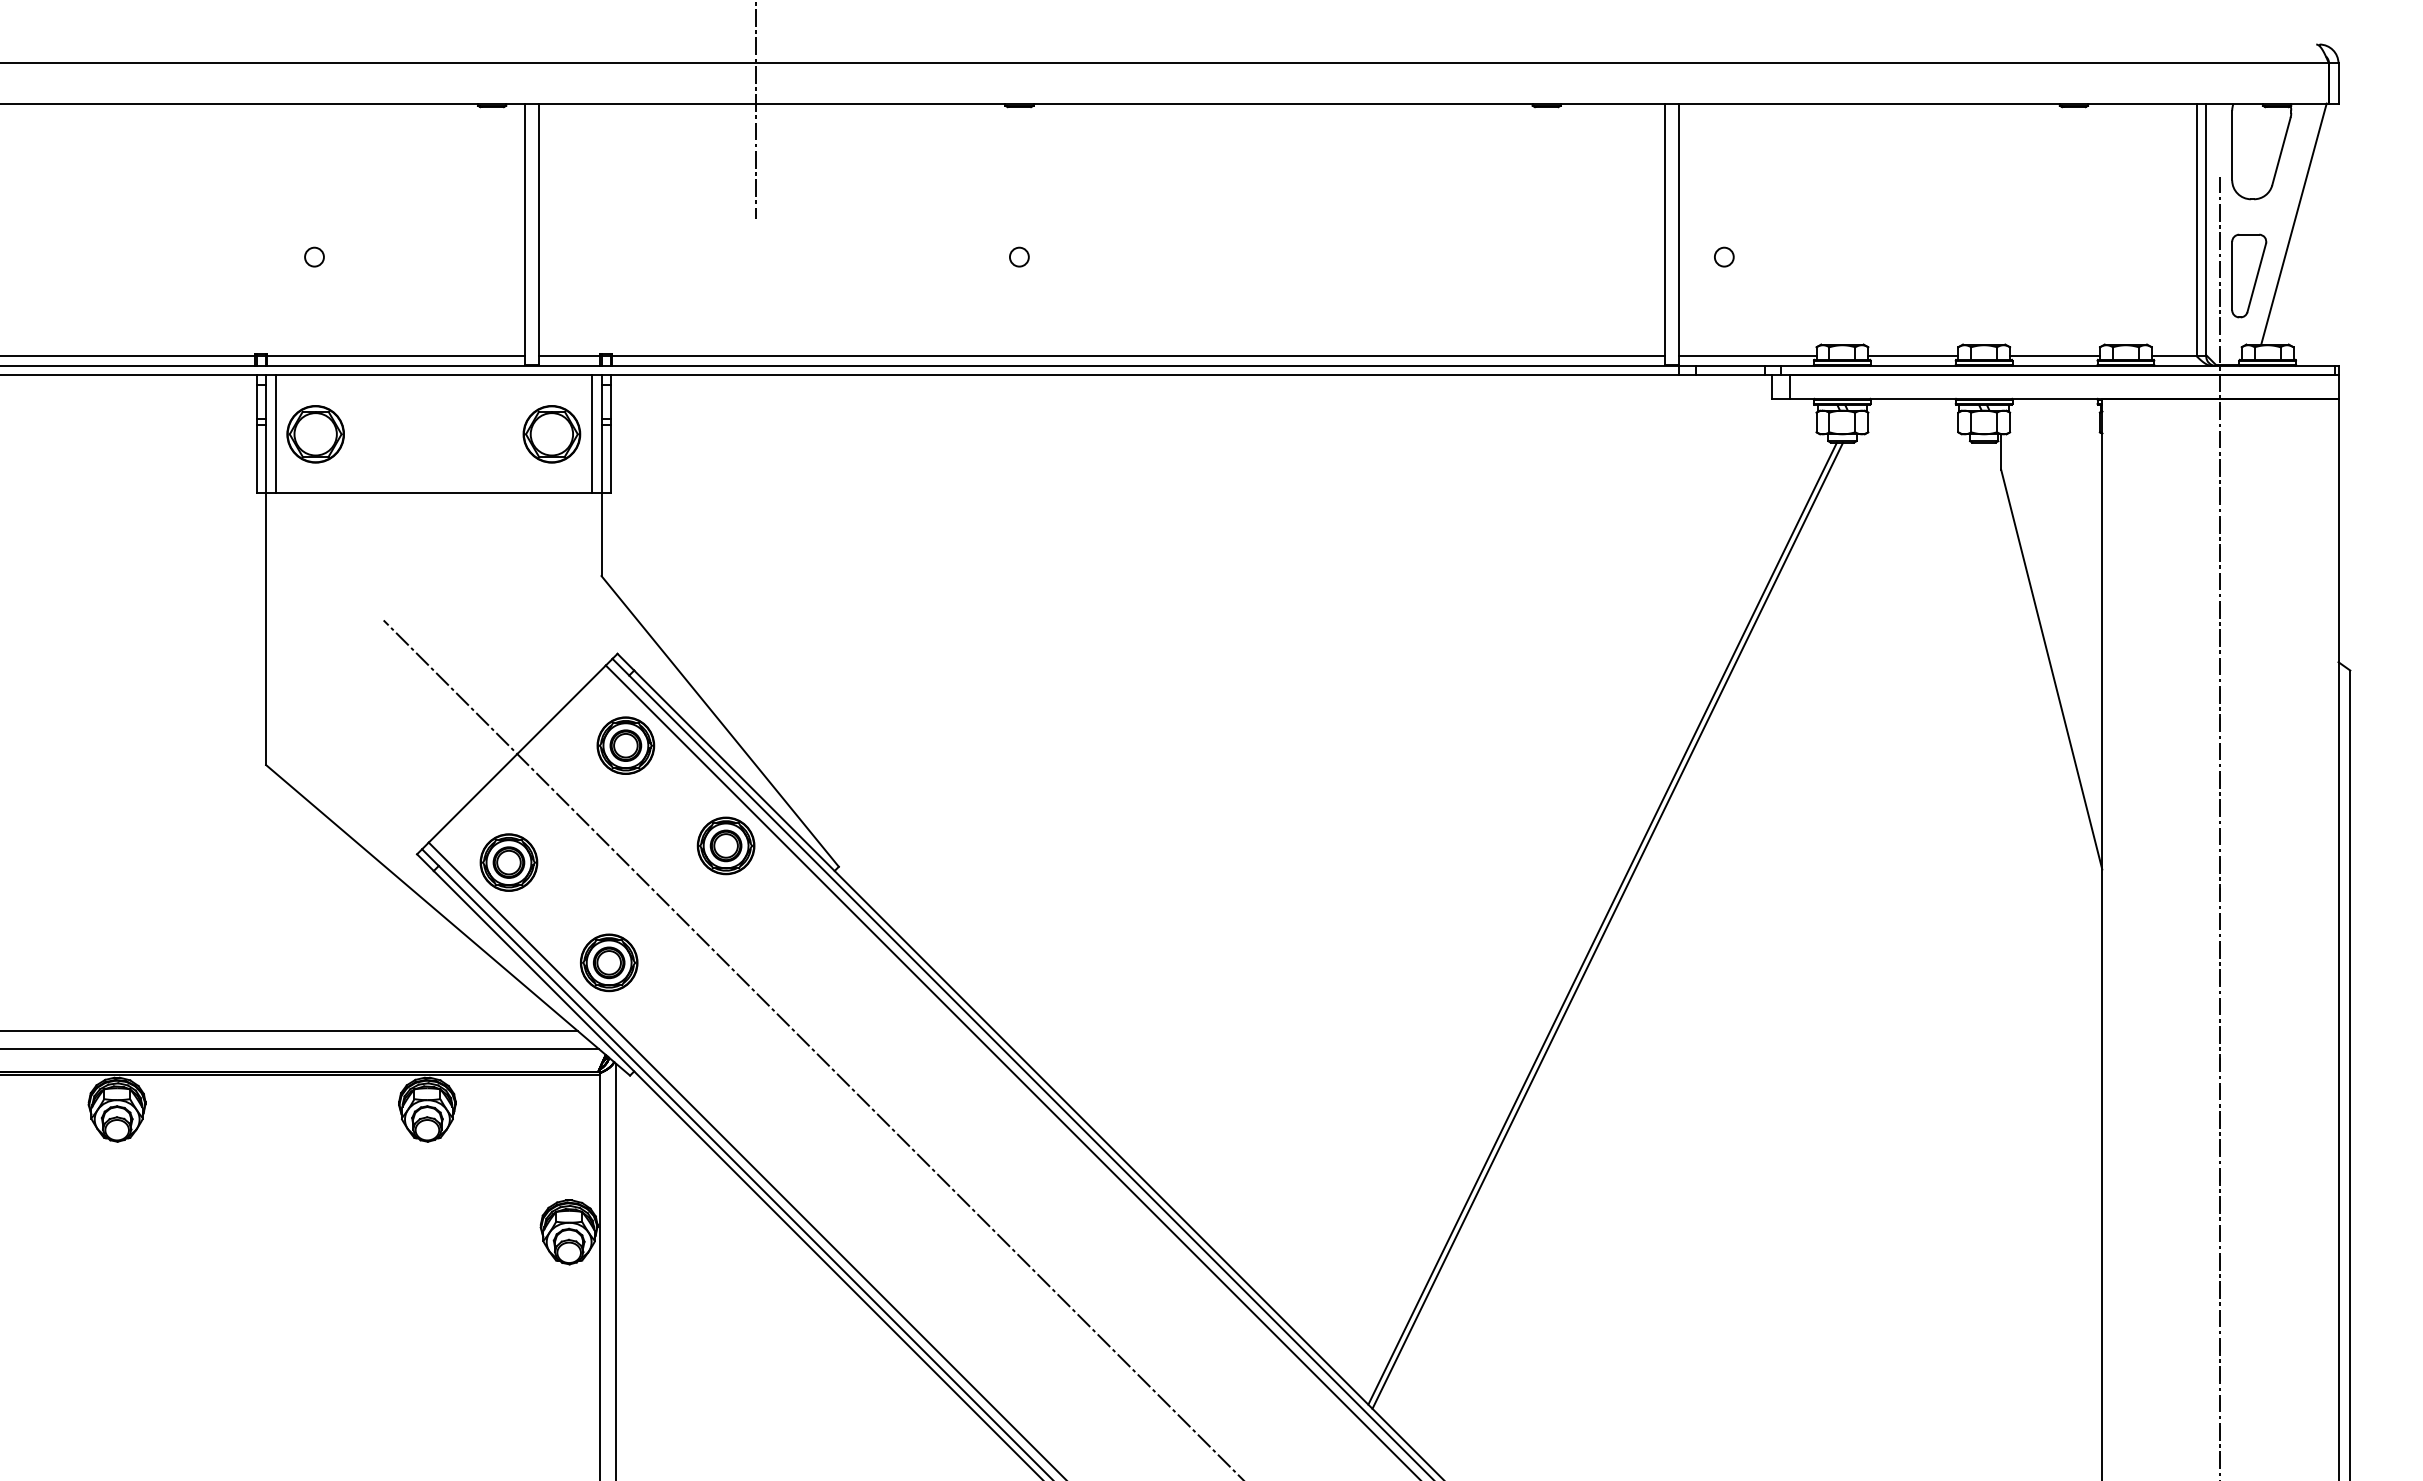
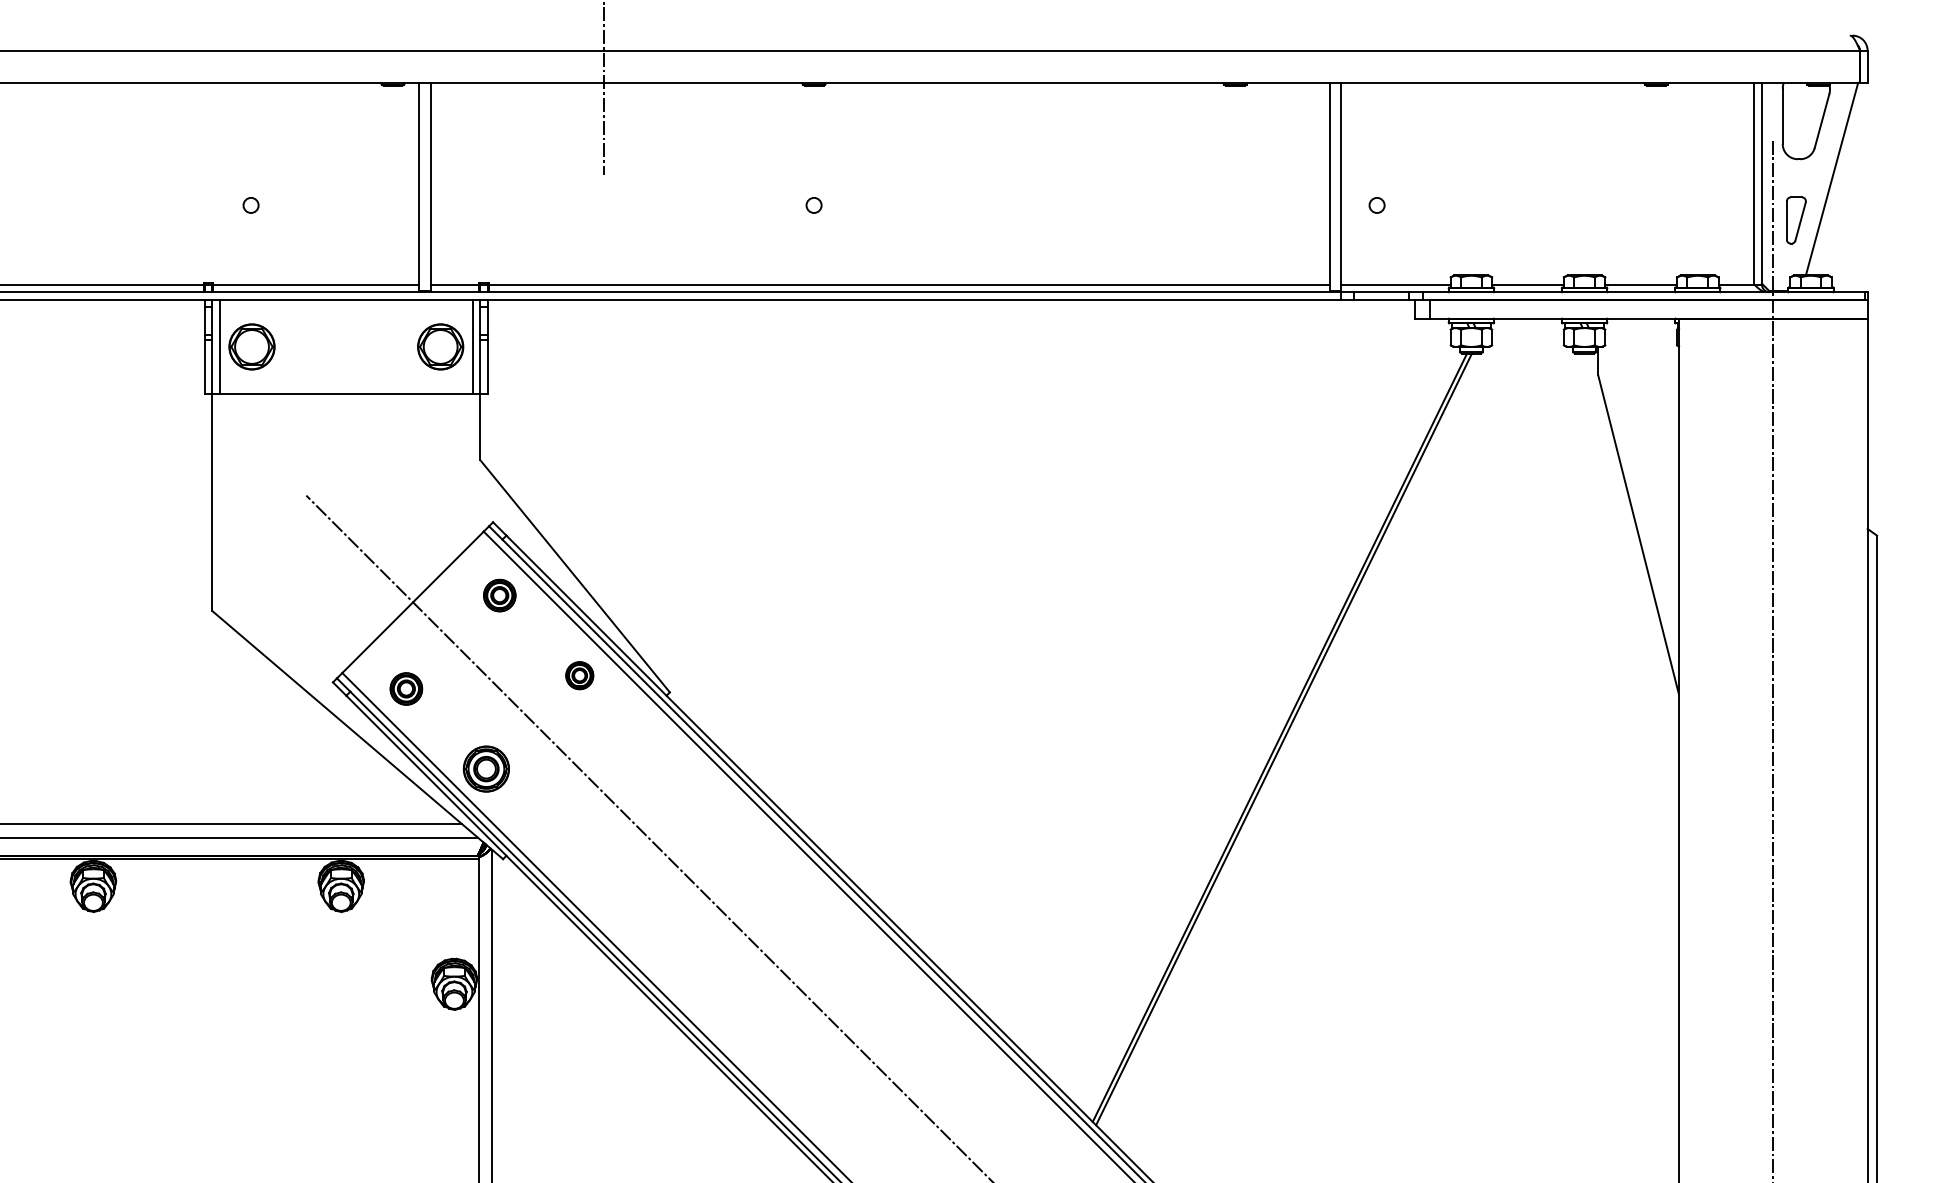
part: (2249, 275) -> (1796, 220), size x0.7
part: (625, 745) -> (499, 595), size x0.7
part: (725, 845) -> (579, 675), size x0.6
part: (508, 862) -> (406, 688), size x0.7

